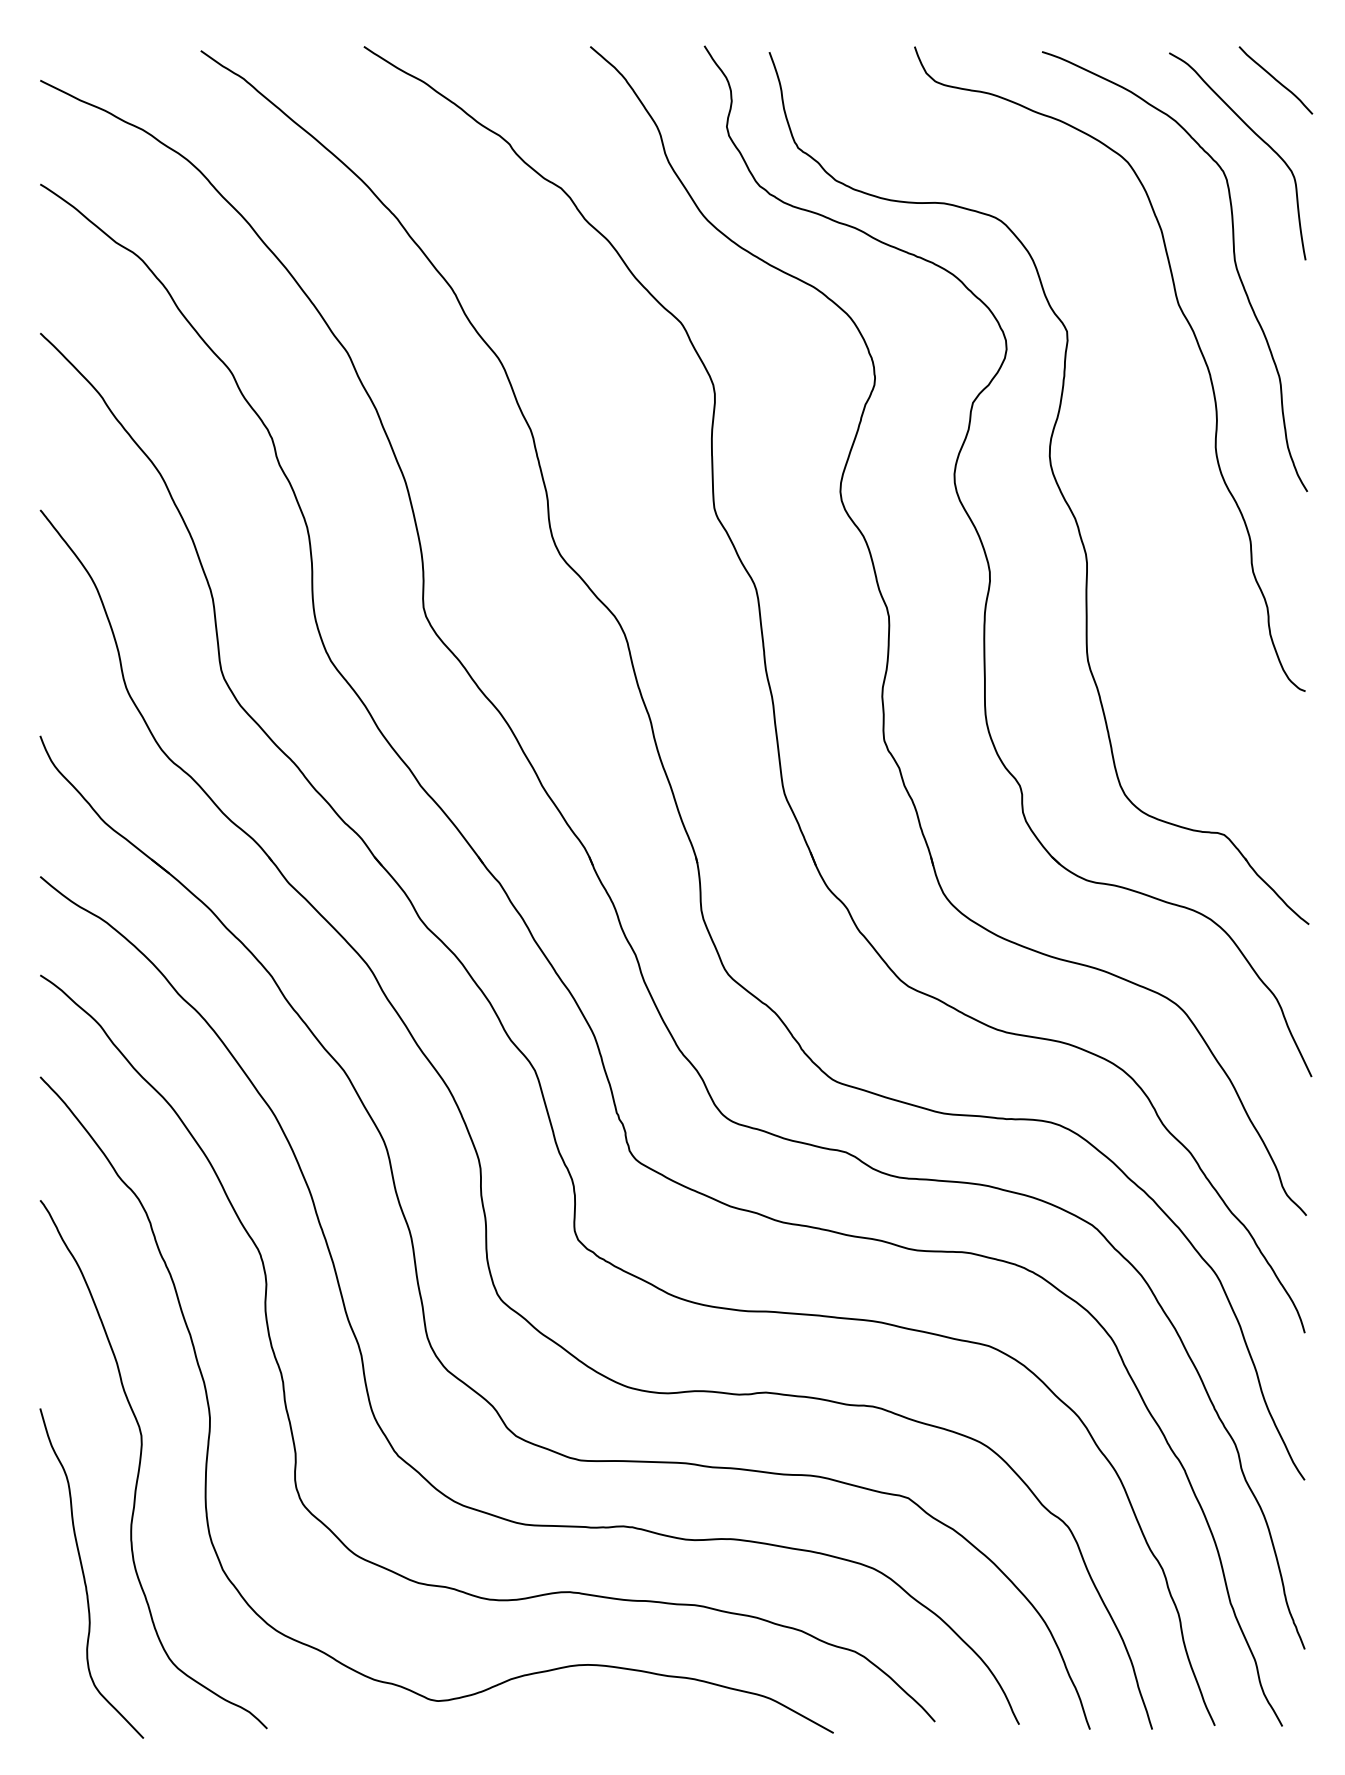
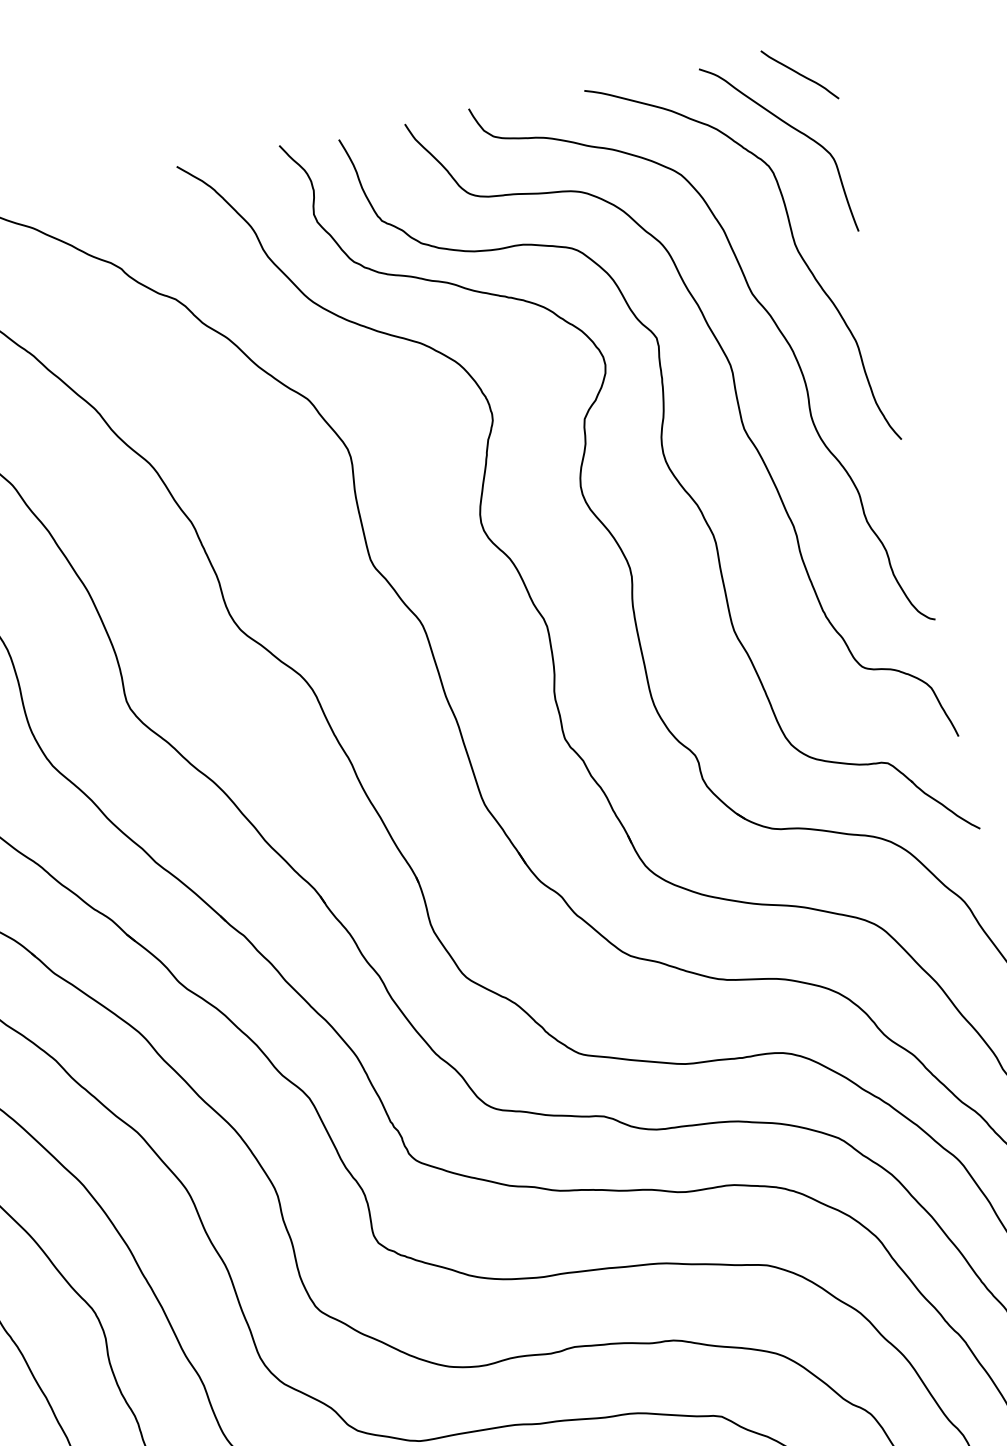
curve: (1139, 435) -> (740, 418), added

